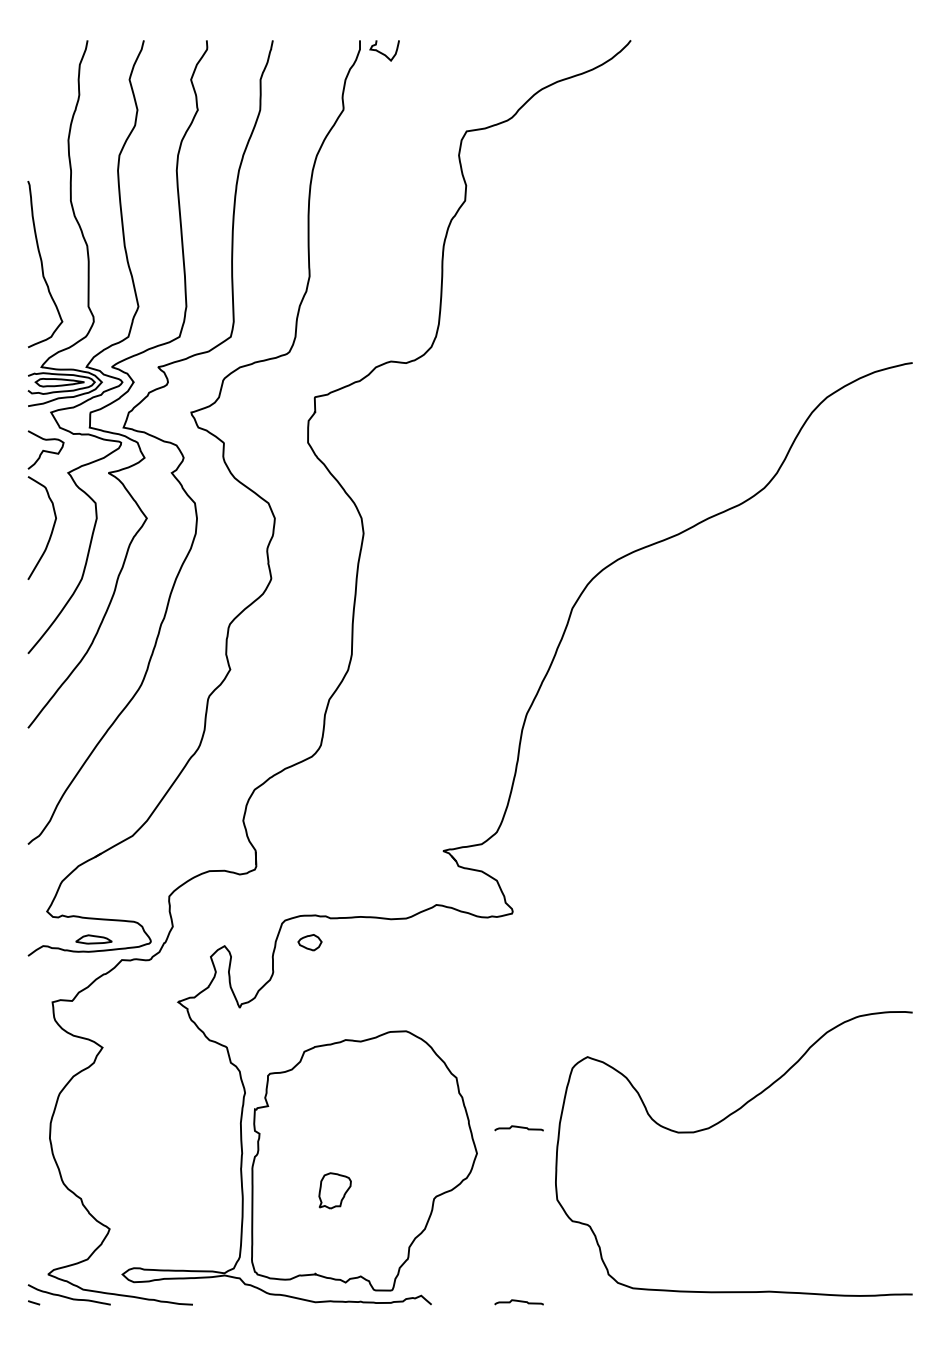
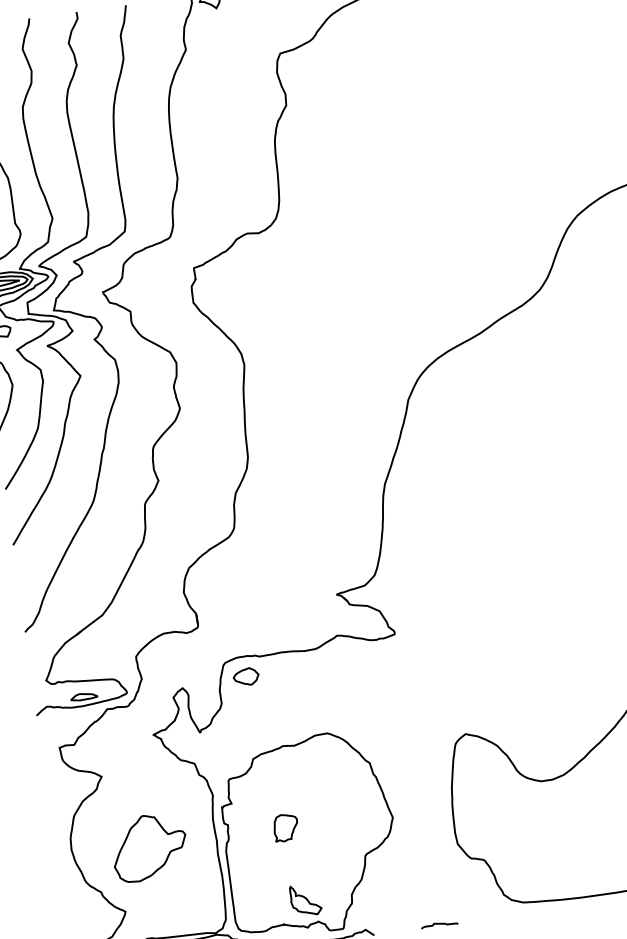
part: (309, 942) -> (245, 676), size x1.43
curve: (518, 1127) -> (421, 793), removed
part: (152, 1148) -> (149, 847), added
part: (334, 1190) -> (285, 827), moved
part: (347, 1245) -> (305, 899), added

